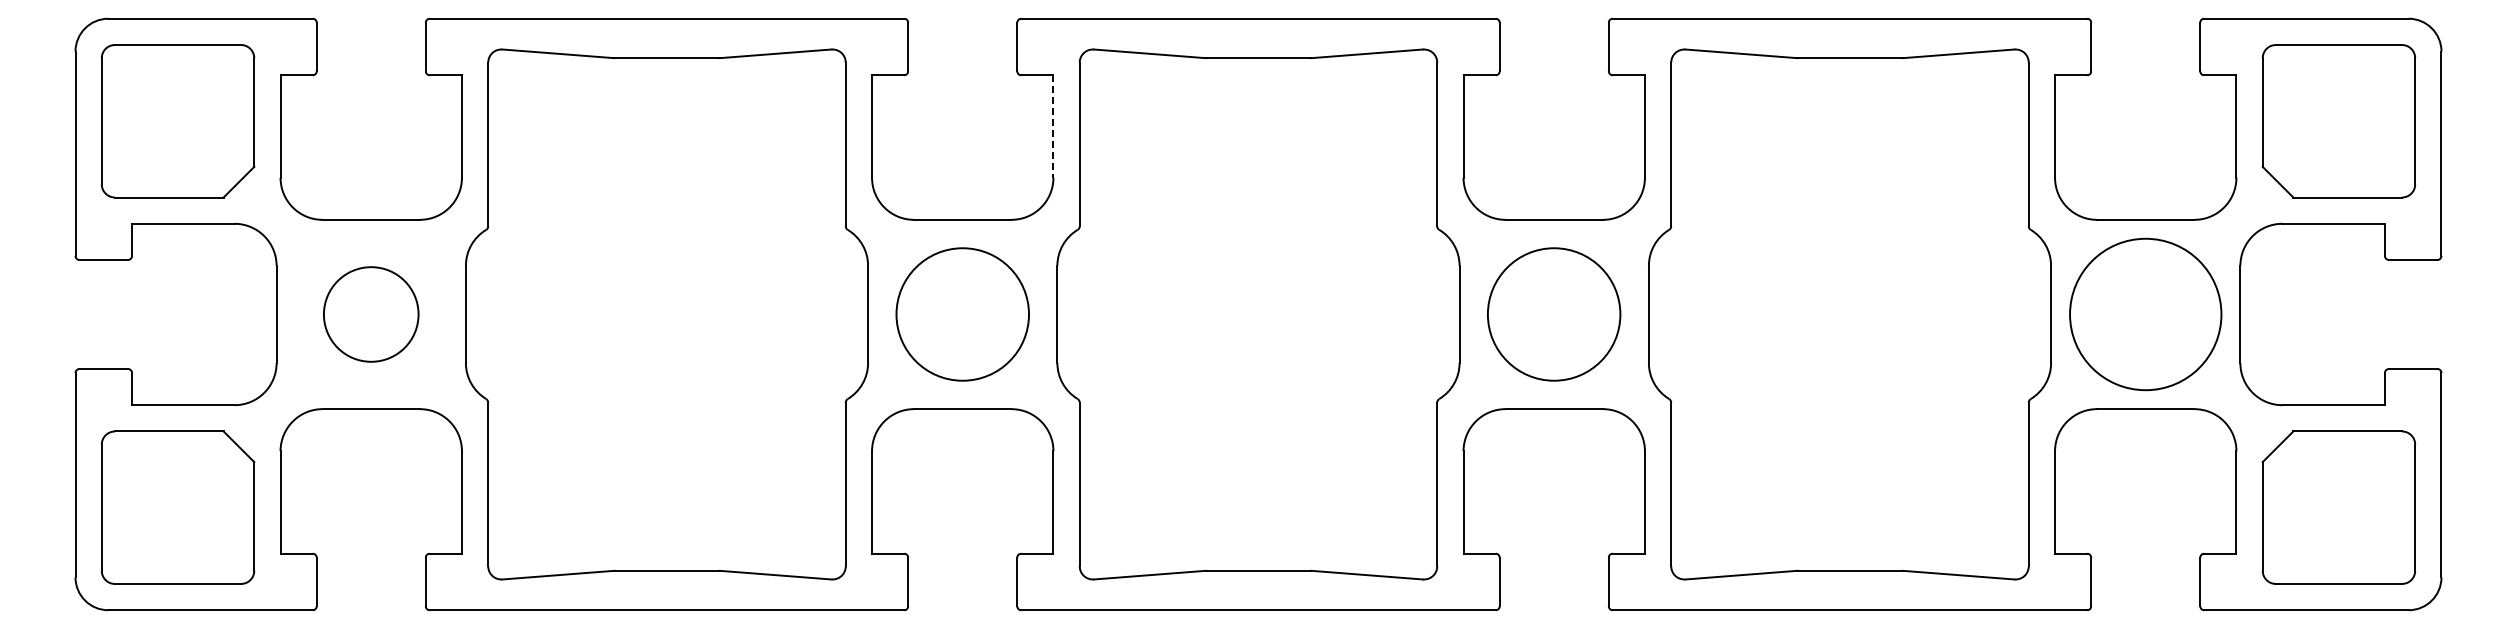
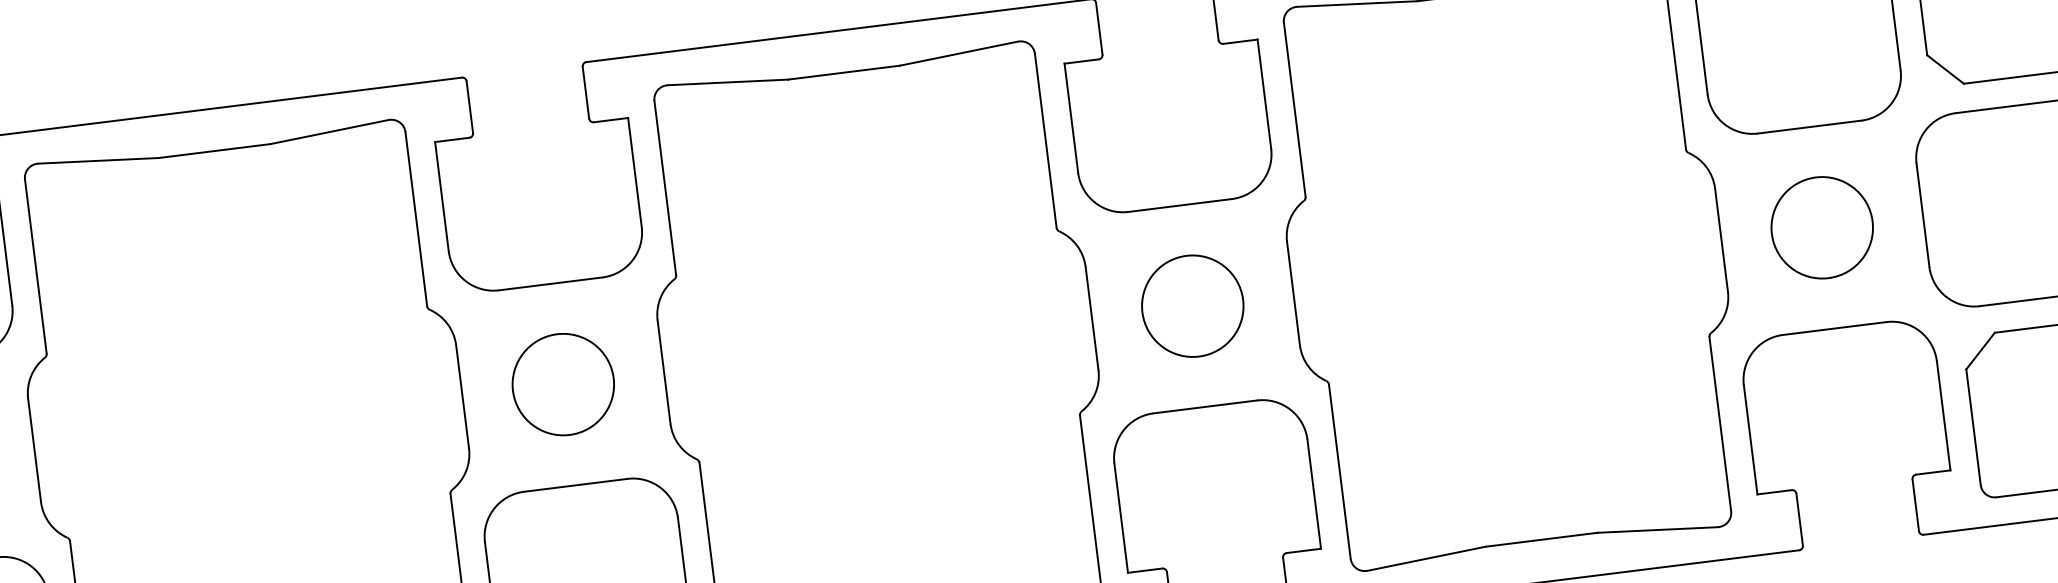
line: (1053, 127) -> (635, 173), dashed -> solid
circle: (962, 314) -> (563, 384), size x0.71
circle: (1554, 314) -> (1193, 306), size x0.71
circle: (2145, 314) -> (1822, 227), size x0.62

